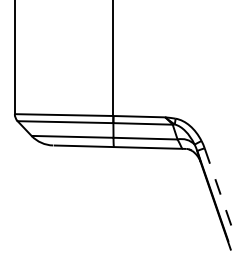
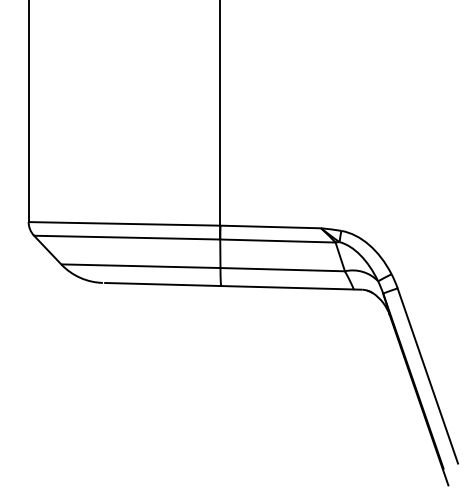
line: (220, 193) -> (428, 376), dashed -> solid

